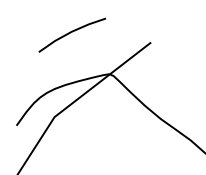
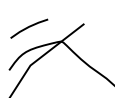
line: (72, 32) -> (29, 27), moved

